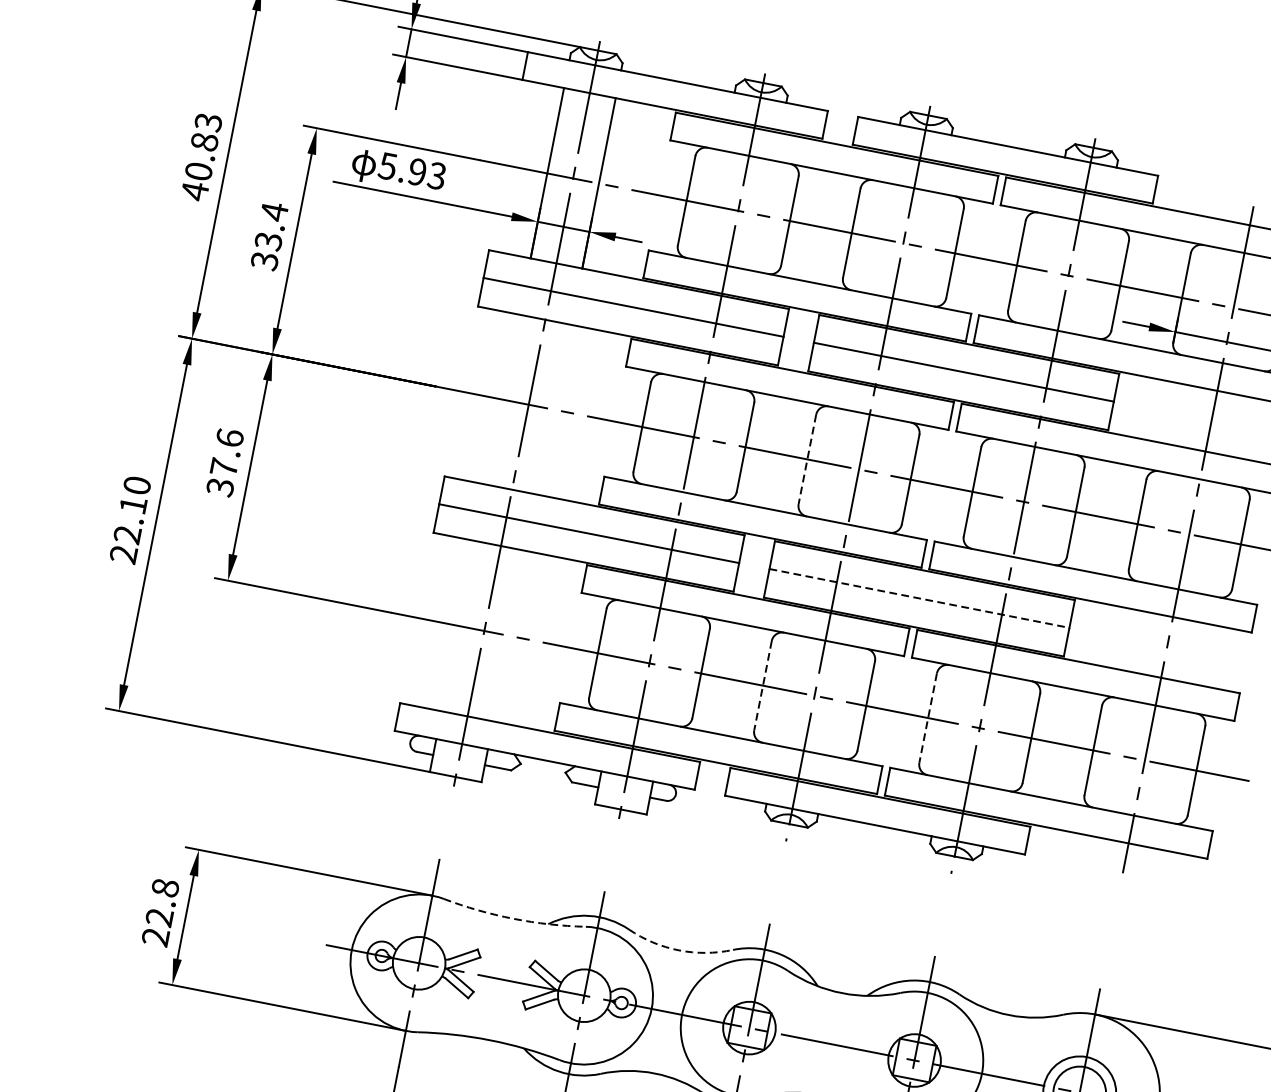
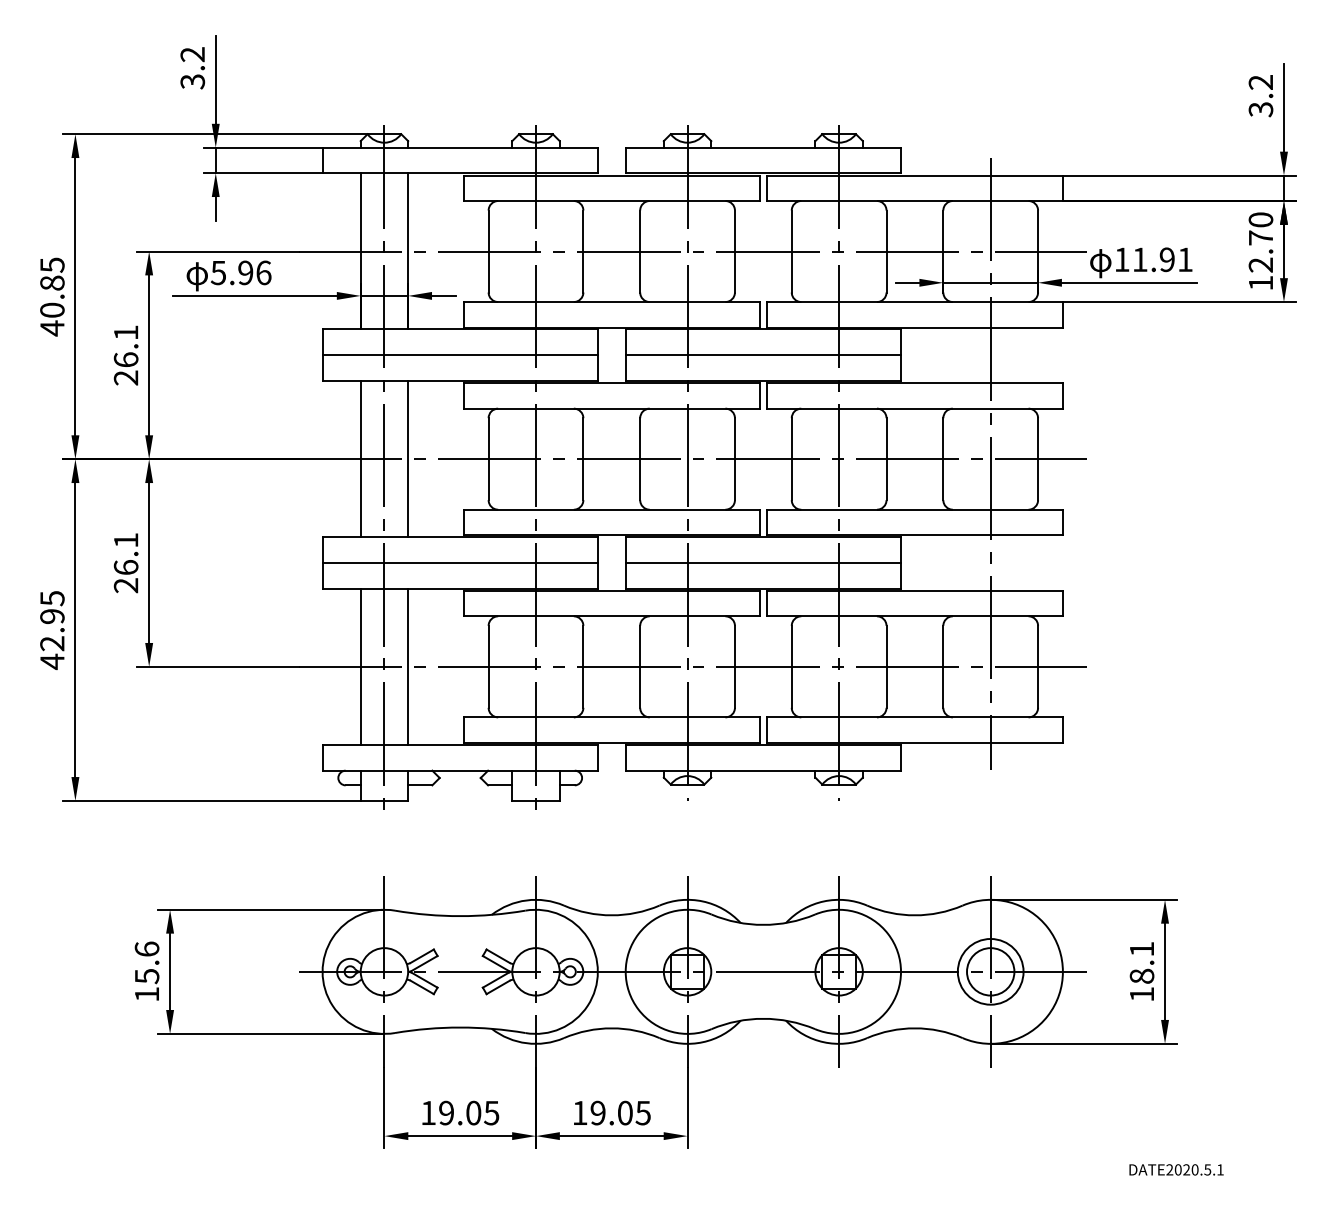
text: (208, 121) -> (52, 264), 40.83 -> 40.85
text: (436, 175) -> (263, 272), 5.93 -> 5.96
text: (269, 235) -> (125, 354), 33.4 -> 26.1
line: (502, 399) -> (360, 459), added
line: (554, 410) -> (408, 459), added
line: (807, 459) -> (640, 459), dashed -> solid
text: (224, 461) -> (125, 562), 37.6 -> 26.1
text: (130, 520) -> (52, 630), 22.10 -> 42.95
line: (919, 598) -> (763, 562), dashed -> solid
line: (458, 625) -> (360, 666), added
line: (510, 635) -> (408, 666), added
line: (763, 685) -> (640, 666), dashed -> solid
line: (927, 717) -> (791, 666), dashed -> solid
text: (160, 912) -> (146, 971), 22.8 -> 15.6
arc: (513, 919) -> (460, 916), dashed -> solid
arc: (678, 950) -> (611, 915), dashed -> solid

